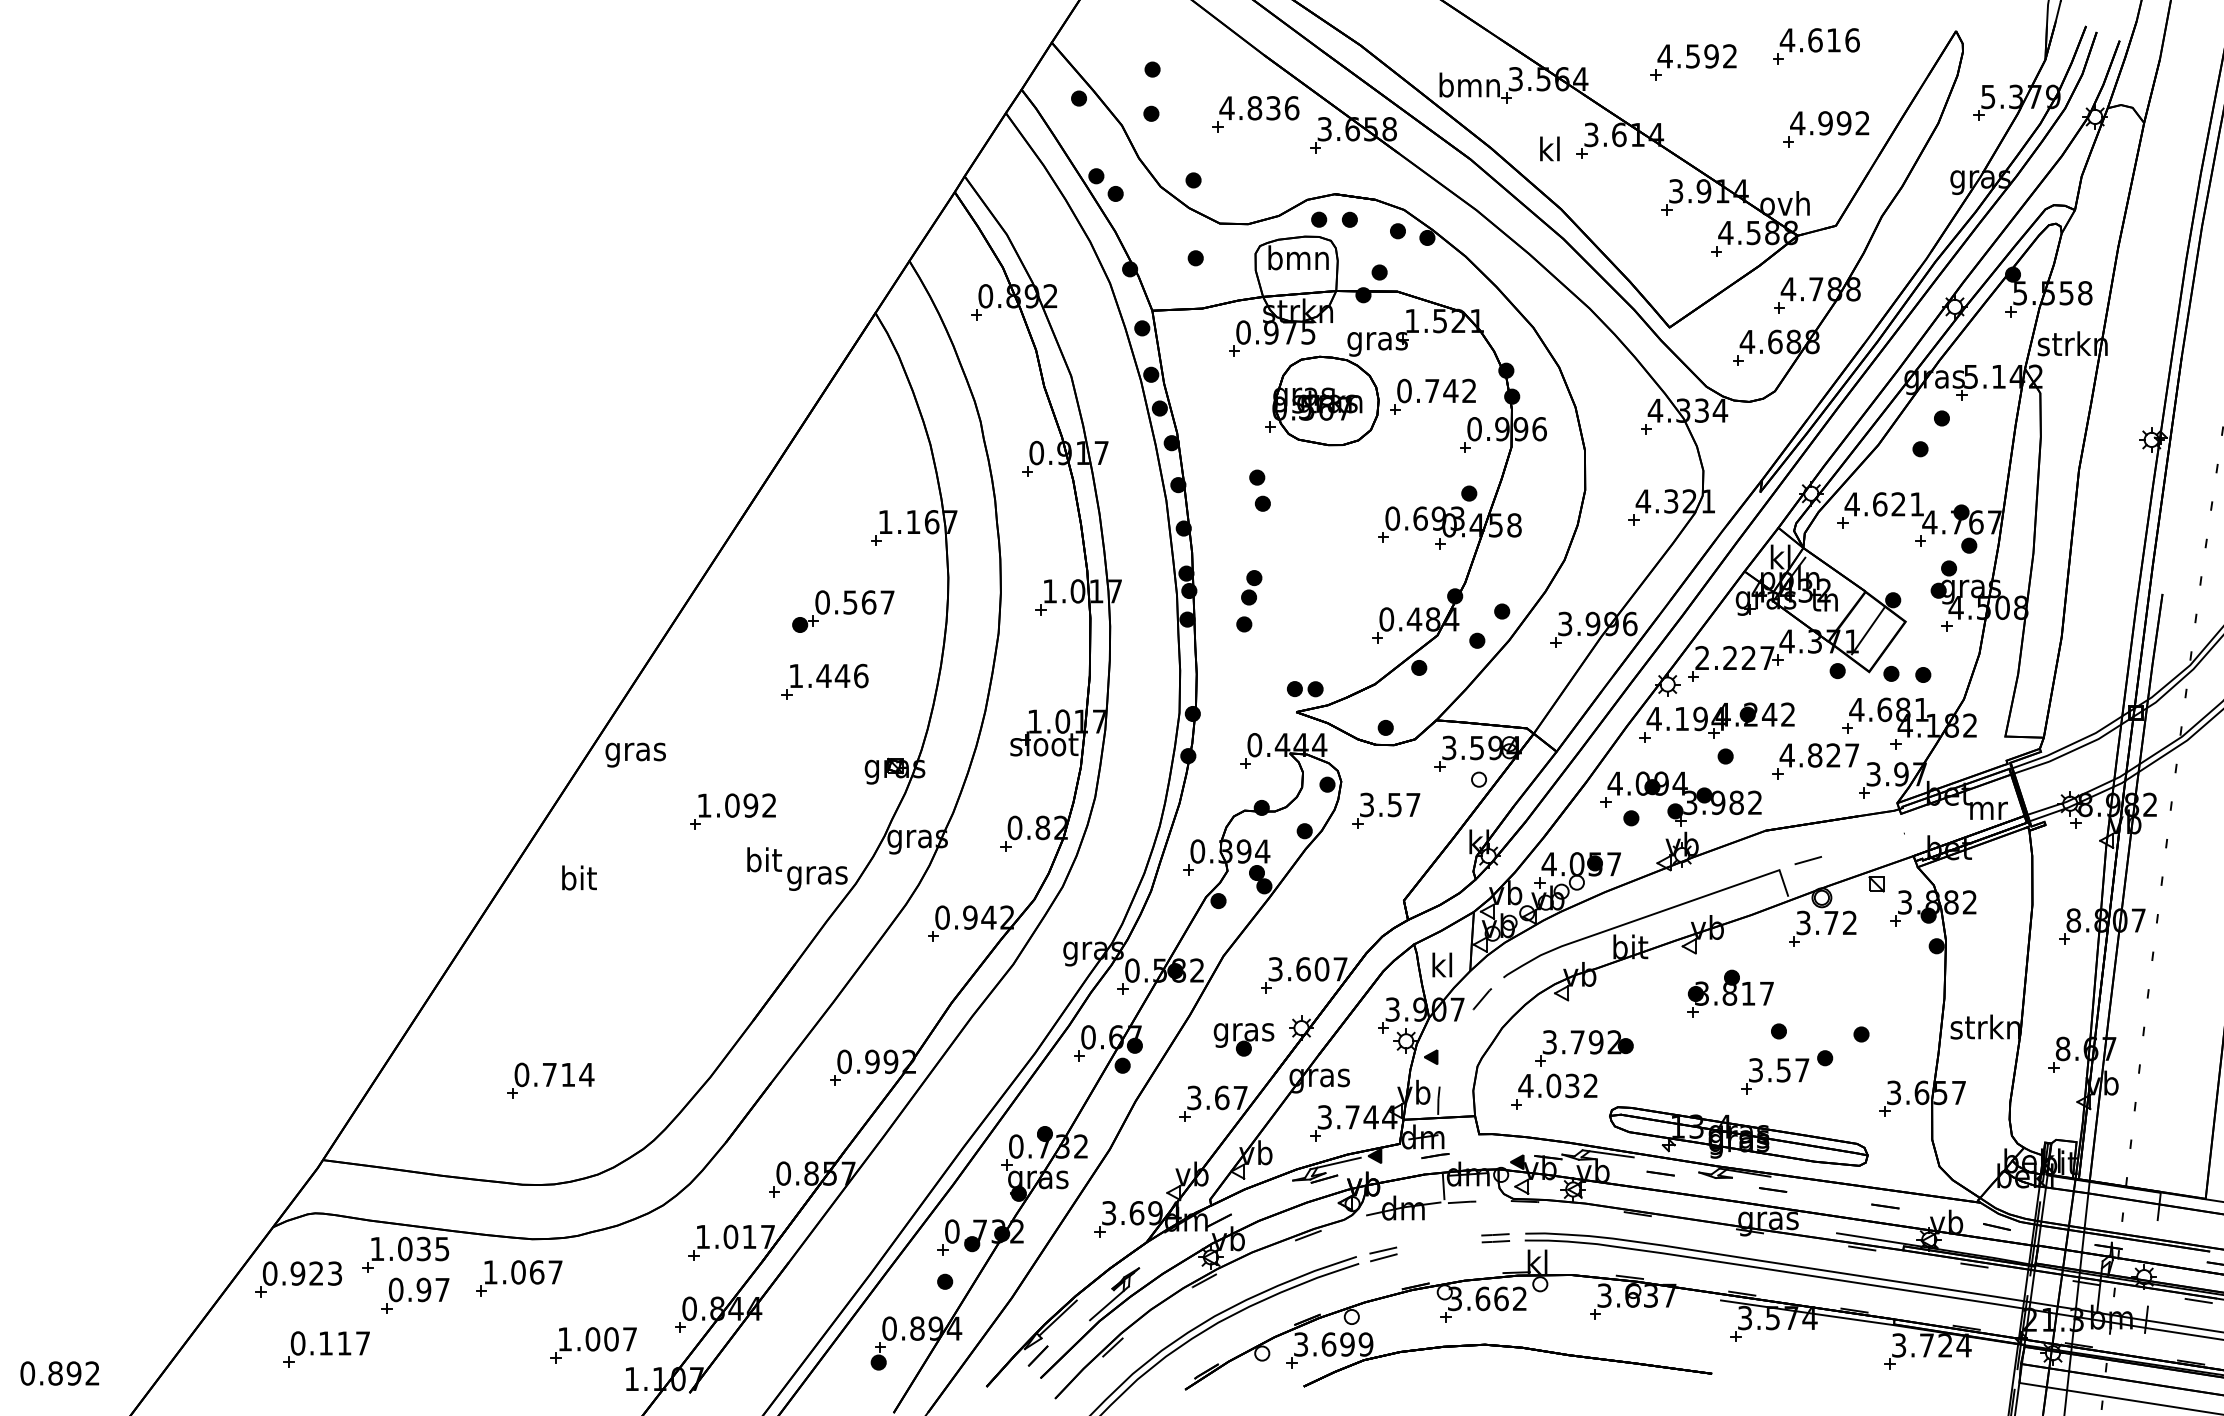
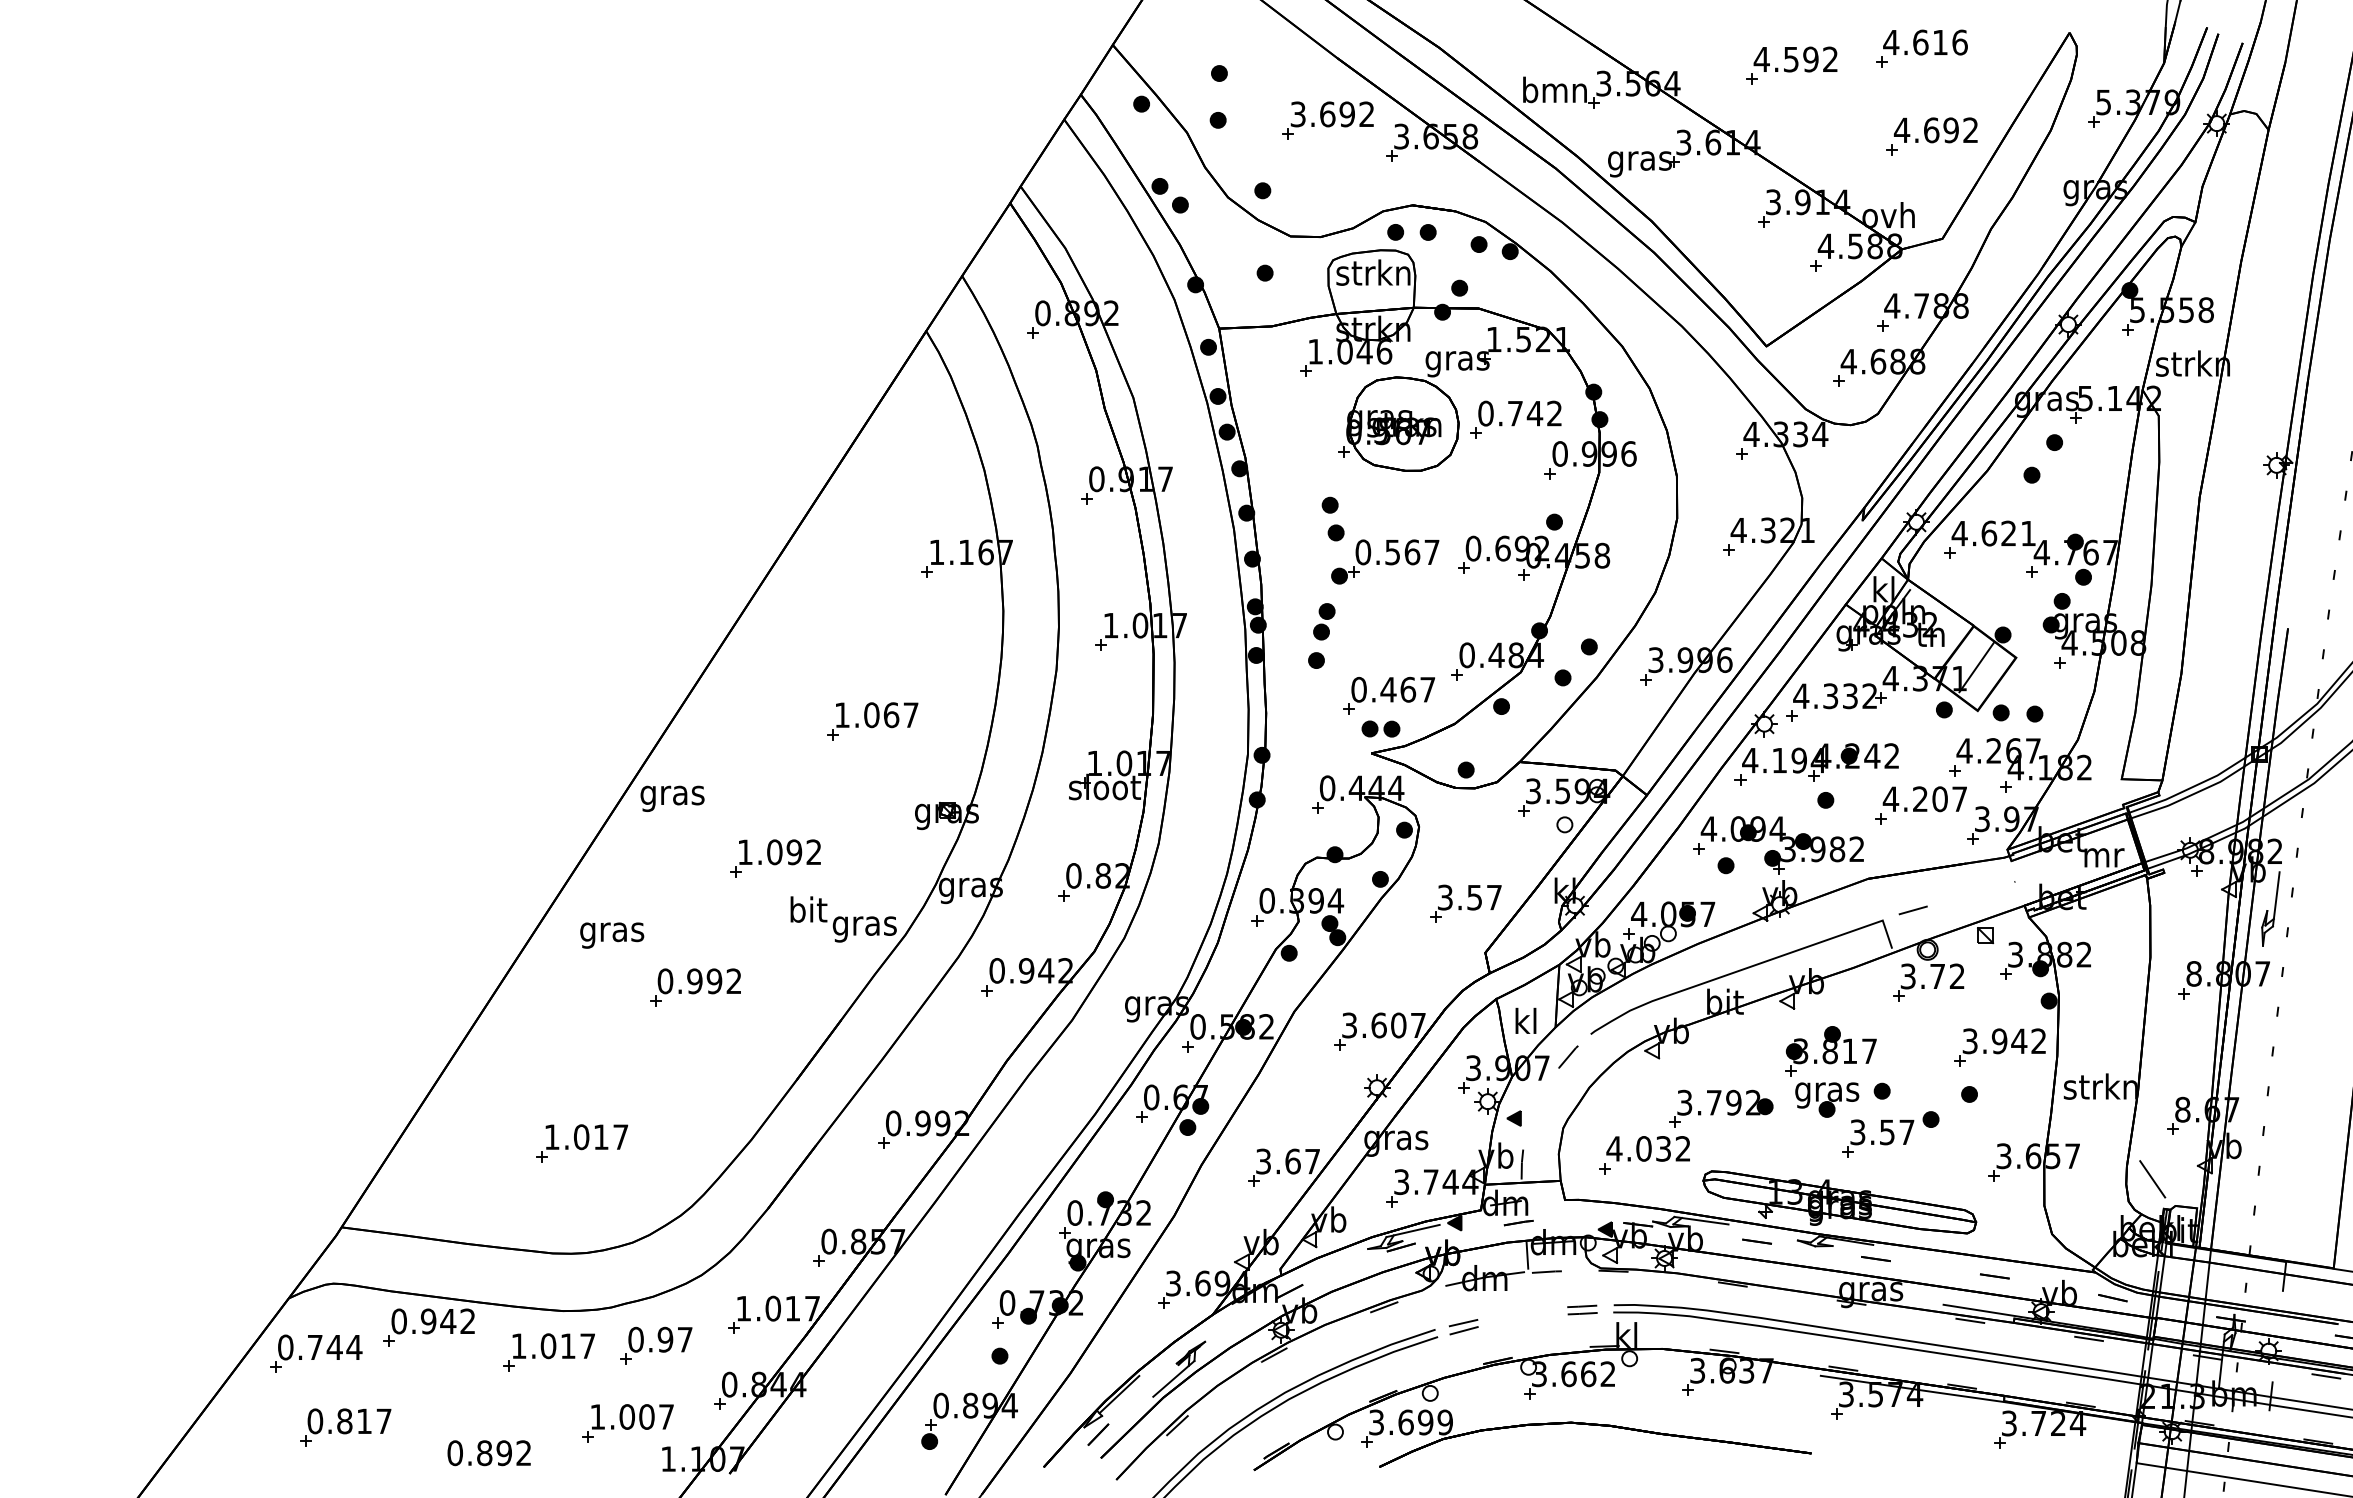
text: (1259, 108) -> (1332, 114), 4.836 -> 3.692
text: (1825, 123) -> (1931, 130), 4.992 -> 4.692
text: (1549, 151) -> (1639, 160), kl -> gras
text: (1298, 257) -> (1373, 272), bmn -> strkn
text: (1276, 332) -> (1350, 351), 0.975 -> 1.046
text: (1456, 518) -> (1541, 548), 0.693 -> 0.692
part: (843, 611) -> (1385, 561), moved
part: (1312, 657) -> (1388, 695), added
text: (1734, 658) -> (1835, 696), 2.227 -> 4.332
text: (841, 676) -> (890, 715), 1.446 -> 1.067
text: (1903, 709) -> (2013, 750), 4.681 -> 4.267
text: (1823, 755) -> (1929, 799), 4.827 -> 4.207
part: (1386, 810) -> (1465, 903), moved
part: (2145, 858) -> (2270, 908), added
text: (578, 880) -> (612, 931), bit -> gras
part: (657, 933) -> (695, 987), added
part: (1889, 990) -> (1999, 1047), added
part: (1244, 1039) -> (1827, 1099), moved
part: (1584, 1047) -> (1721, 1108), moved
text: (554, 1075) -> (586, 1137), 0.714 -> 1.017
line: (2034, 1114) -> (2152, 1179), added
text: (409, 1249) -> (433, 1321), 1.035 -> 0.942
text: (537, 1272) -> (568, 1346), 1.067 -> 1.017
text: (316, 1273) -> (334, 1347), 0.923 -> 0.744
part: (415, 1295) -> (656, 1345), moved
text: (325, 1343) -> (344, 1421), 0.117 -> 0.817
text: (59, 1373) -> (488, 1453), moved

